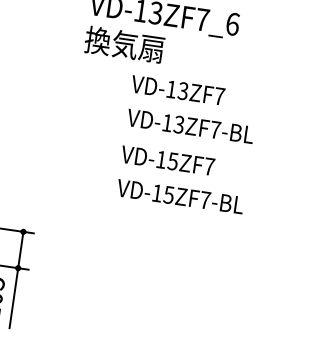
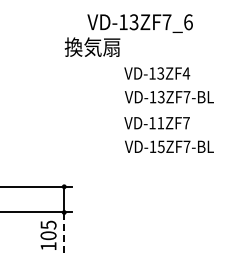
text: (124, 43) -> (92, 46), moved
text: (219, 96) -> (186, 73), VD-13ZF7 -> VD-13ZF4
text: (172, 161) -> (160, 123), VD-15ZF7 -> VD-11ZF7
line: (14, 299) -> (64, 234), solid -> dashed

